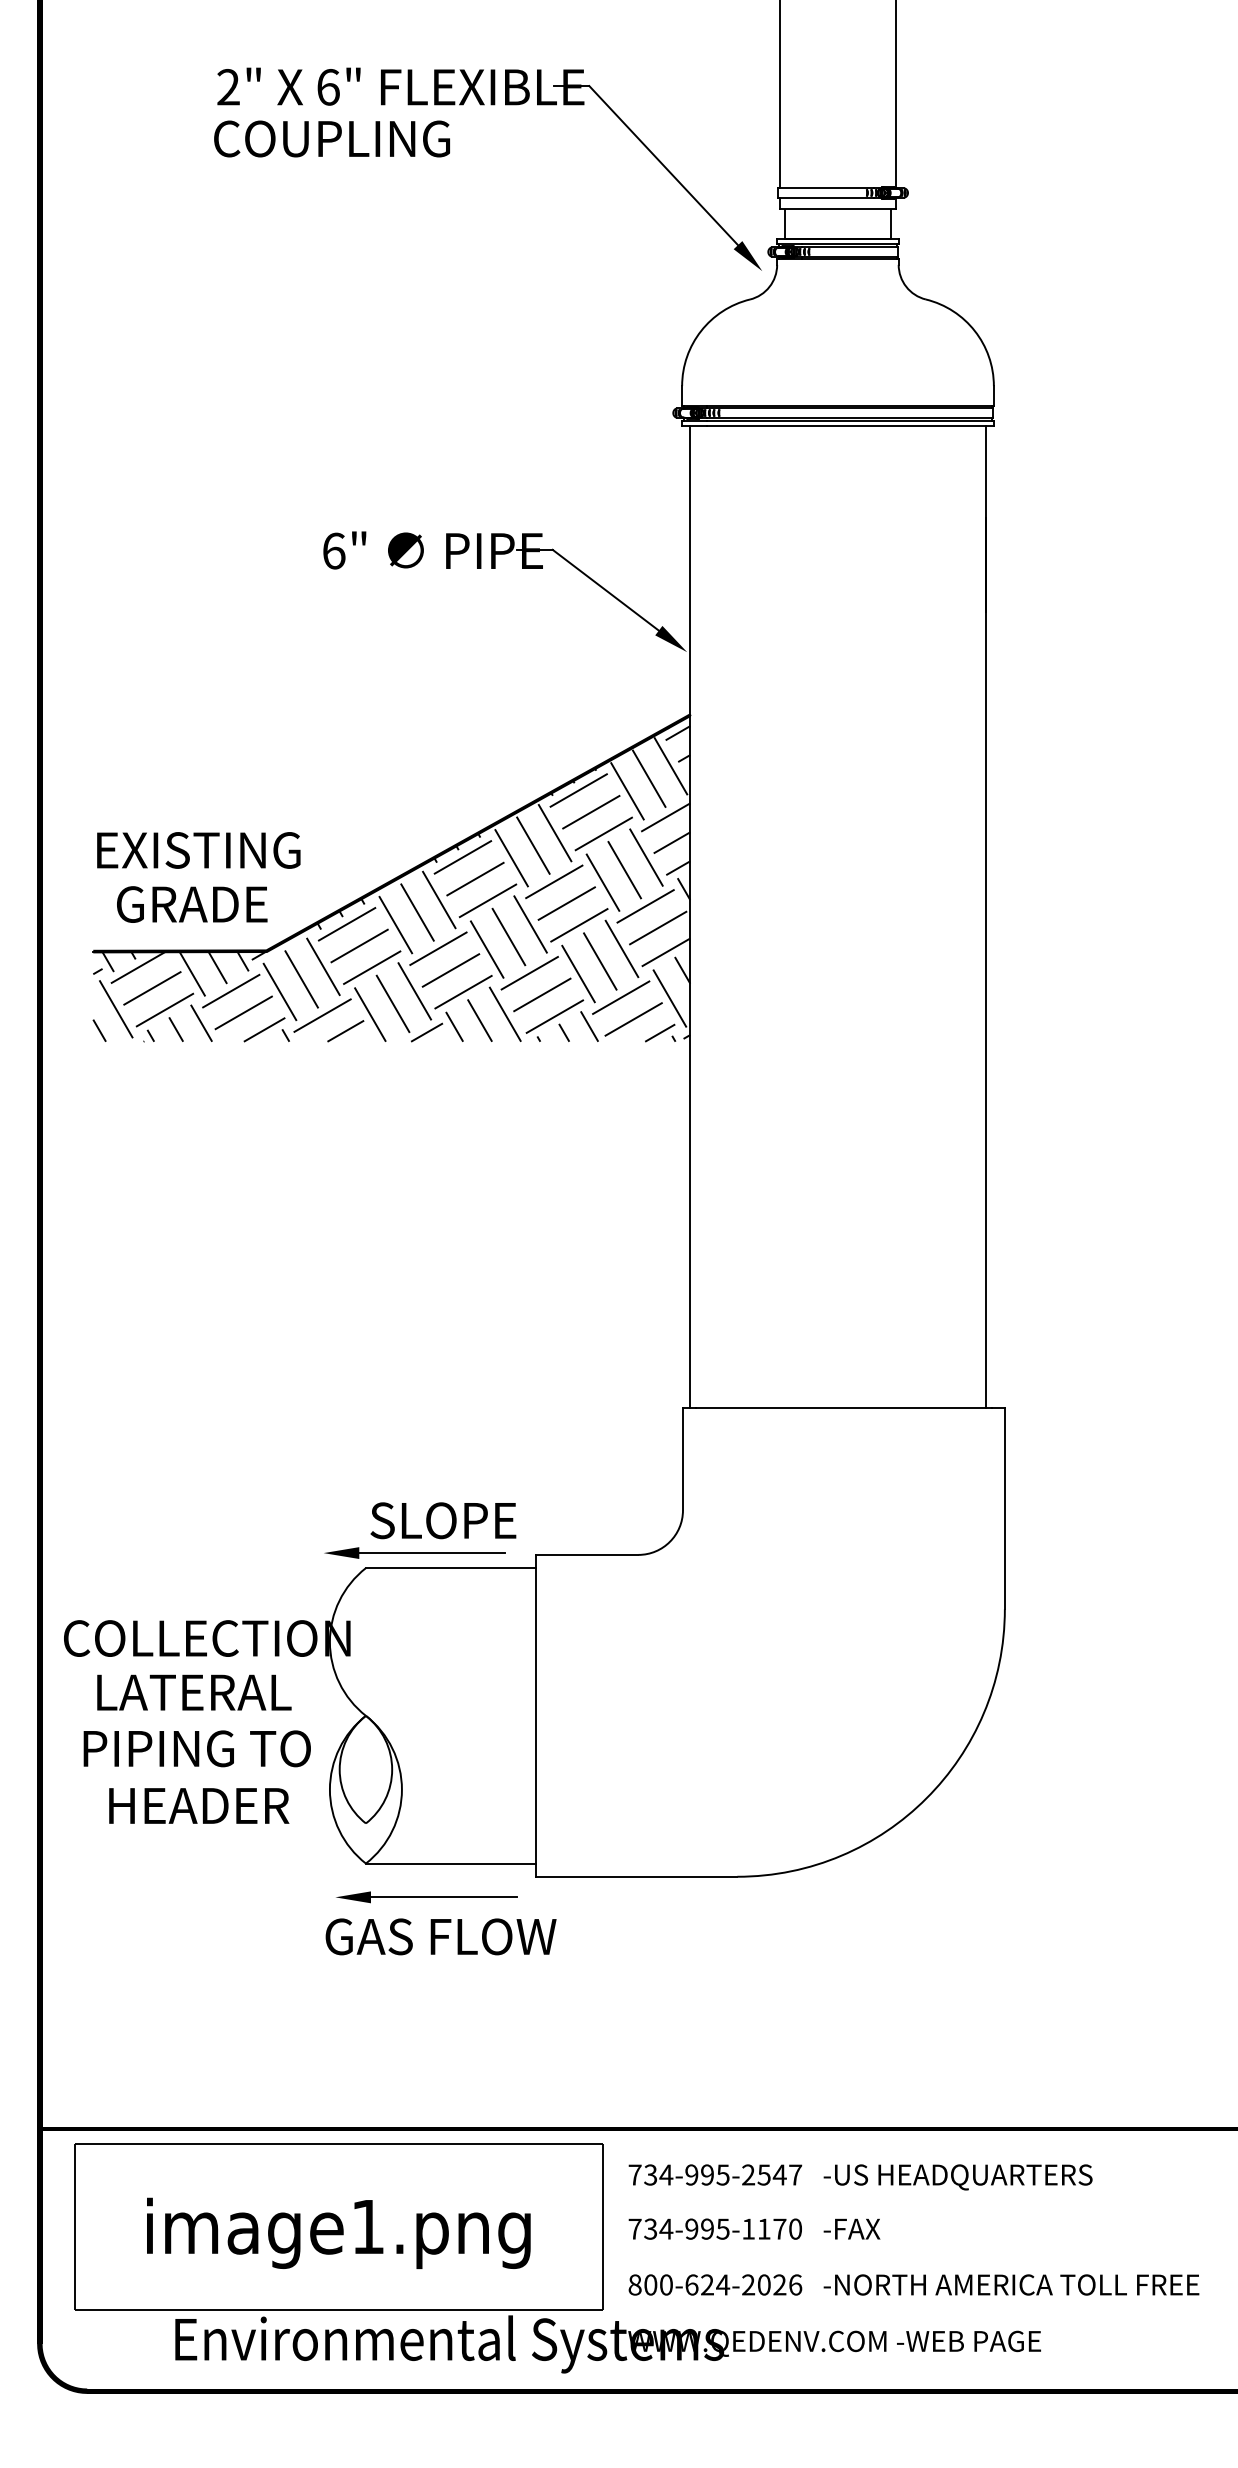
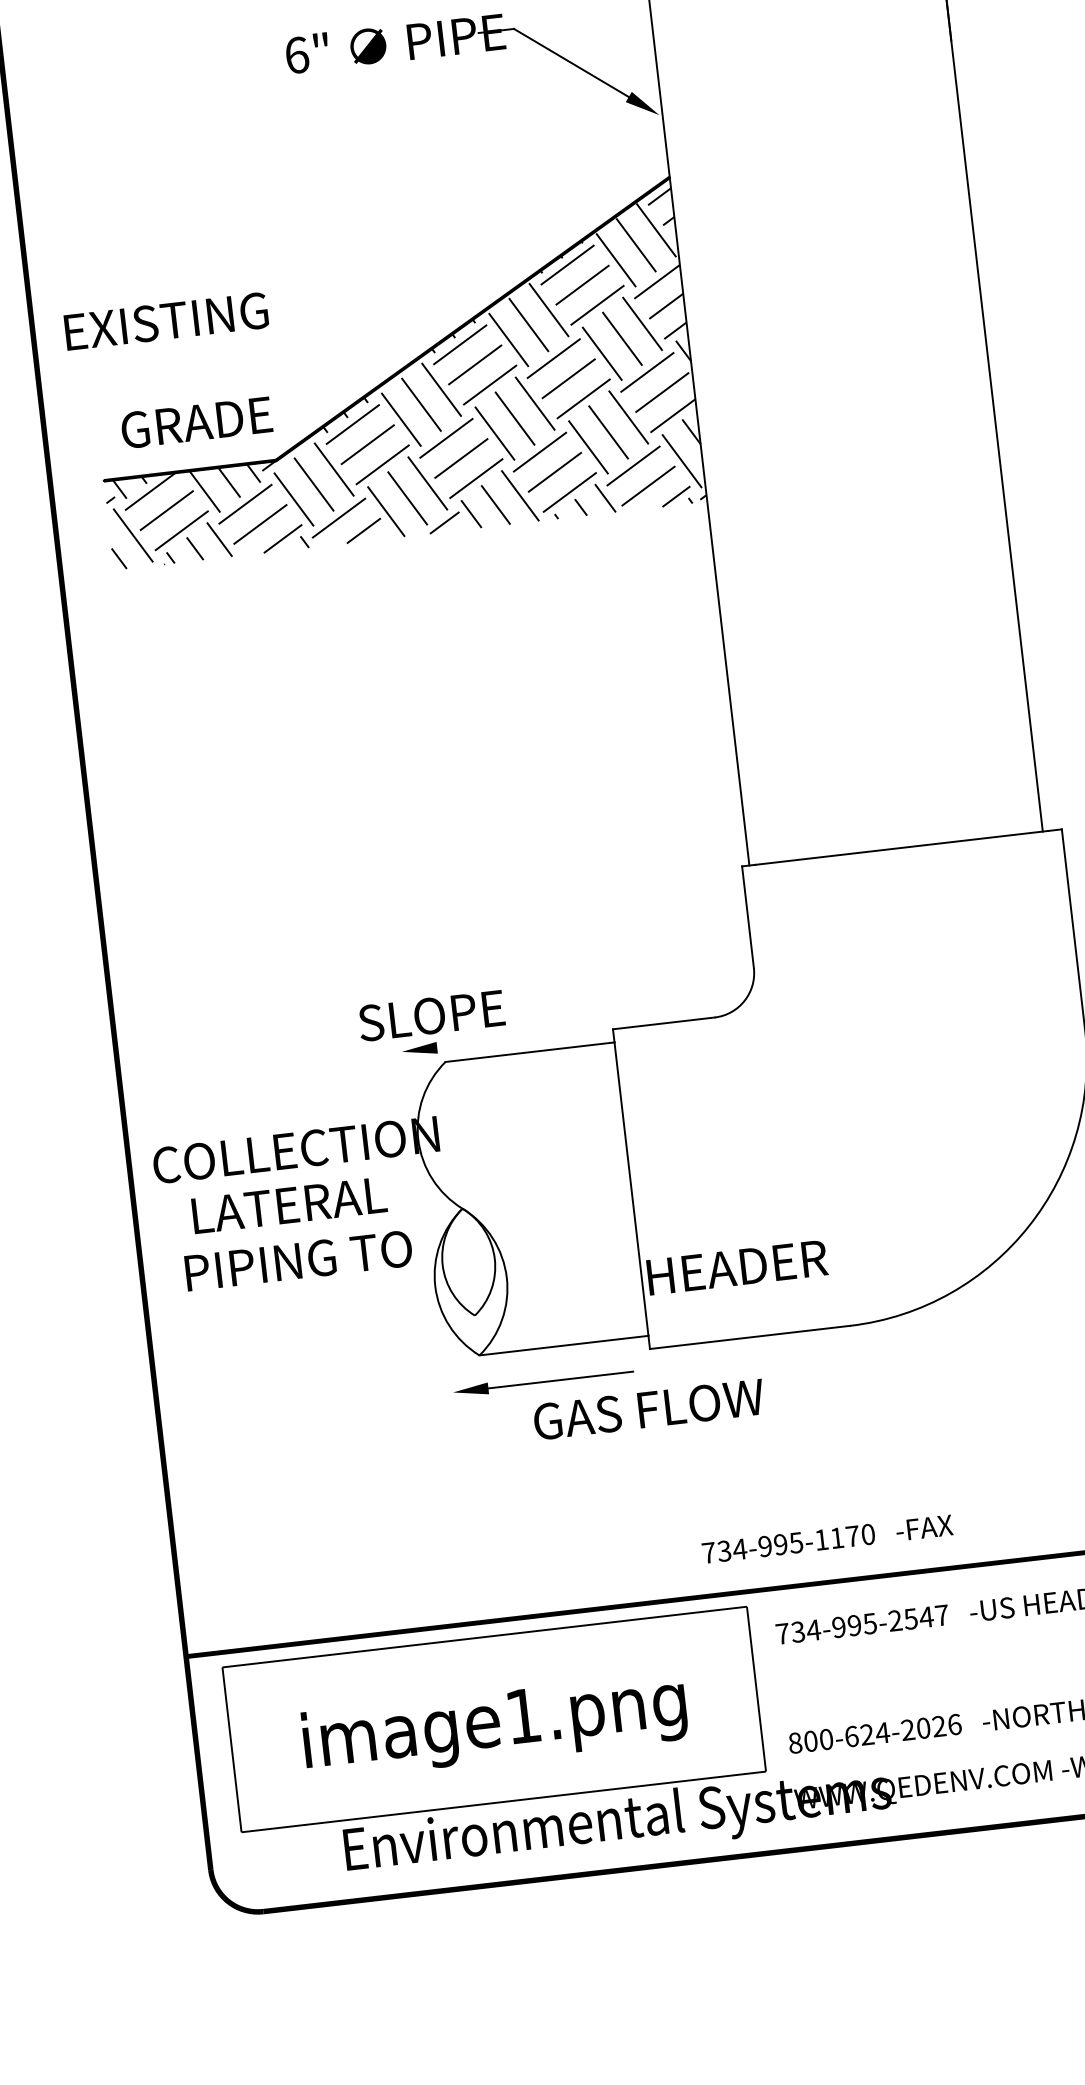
text: (198, 850) -> (166, 321), moved
text: (443, 1520) -> (431, 1015), moved
line: (431, 1553) -> (509, 1039), removed
text: (199, 1805) -> (737, 1267), moved
text: (440, 1936) -> (648, 1409), moved
text: (754, 2228) -> (827, 1538), moved

